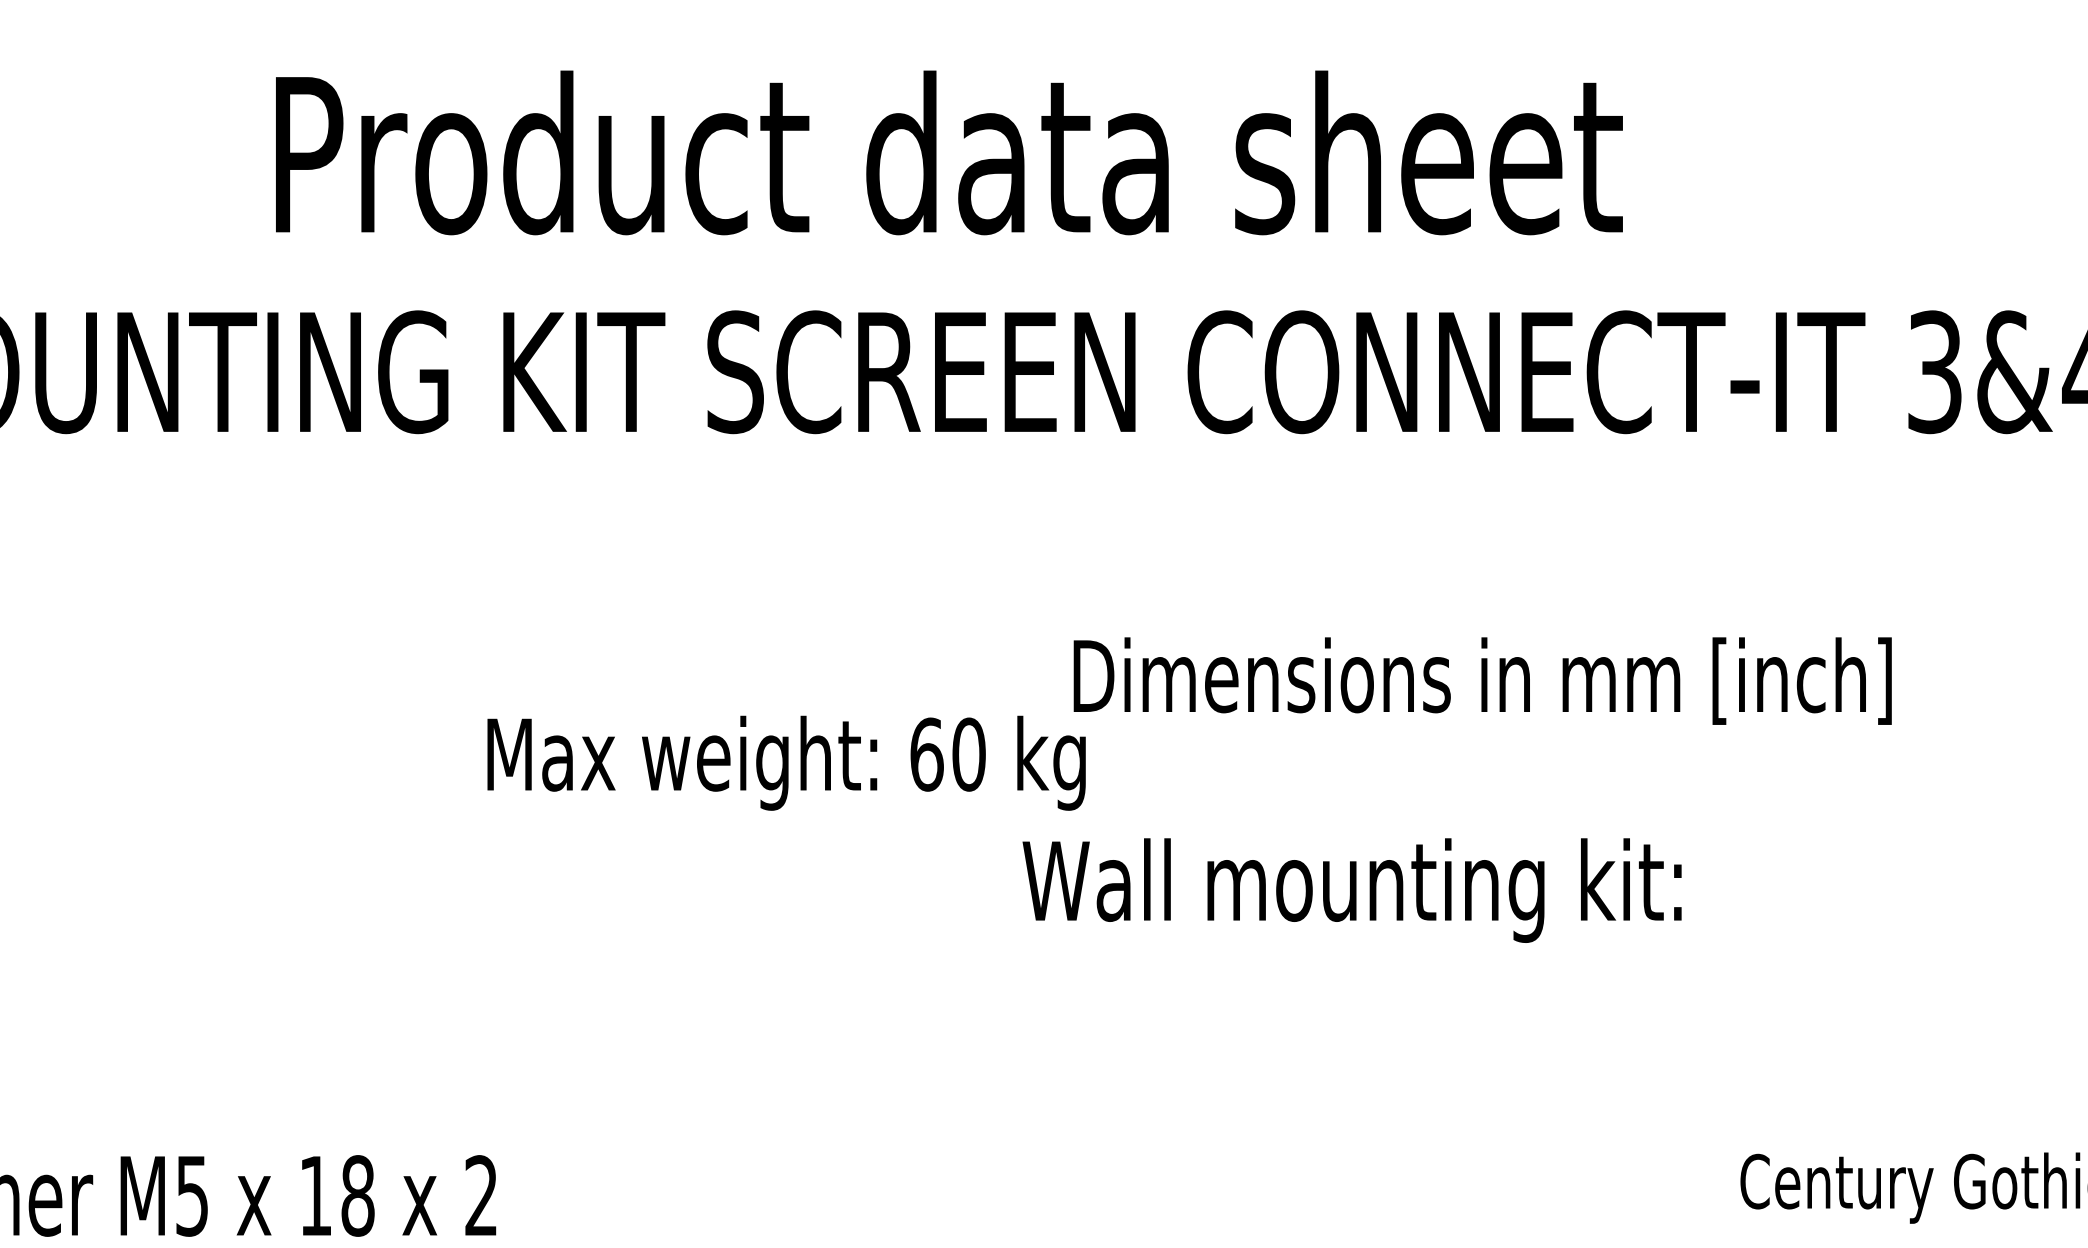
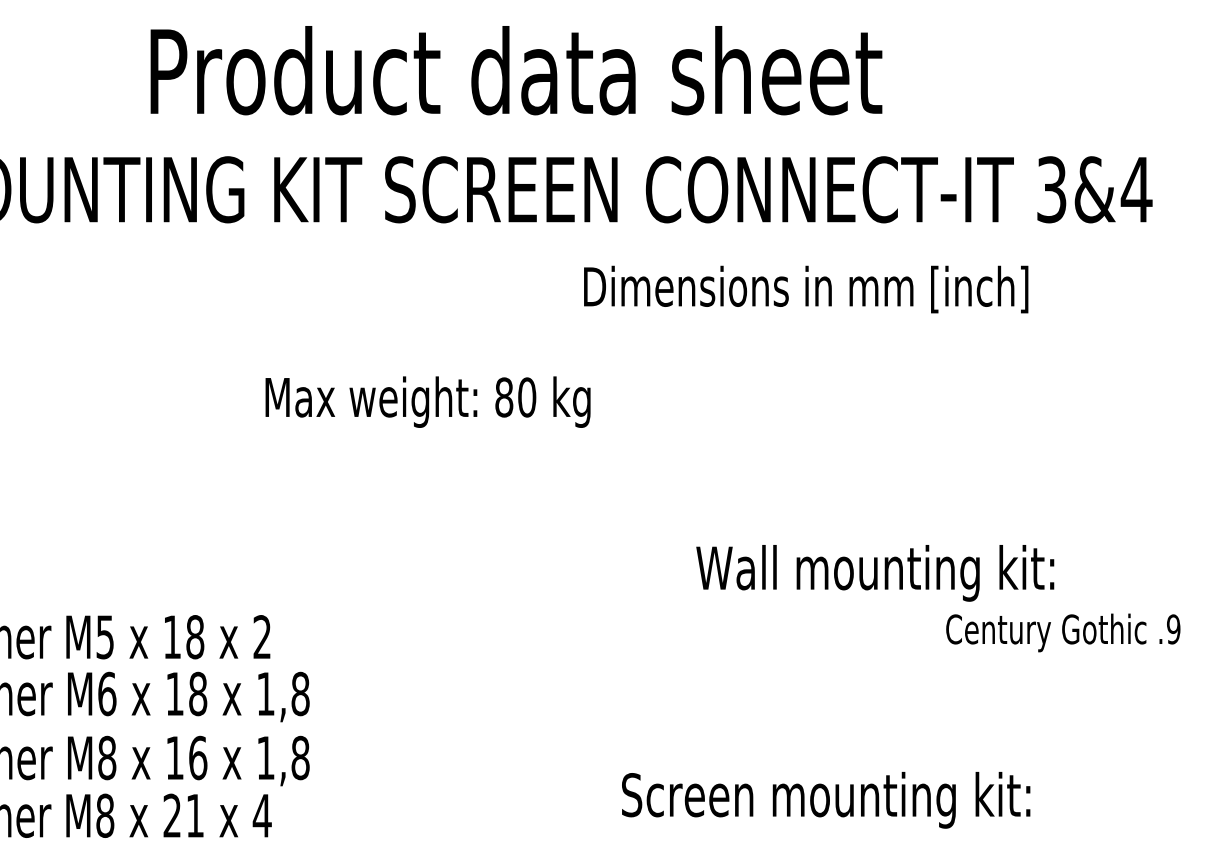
text: (1483, 681) -> (806, 289), moved
text: (927, 754) -> (504, 397), 60 -> 80
text: (1352, 890) -> (875, 573), moved

